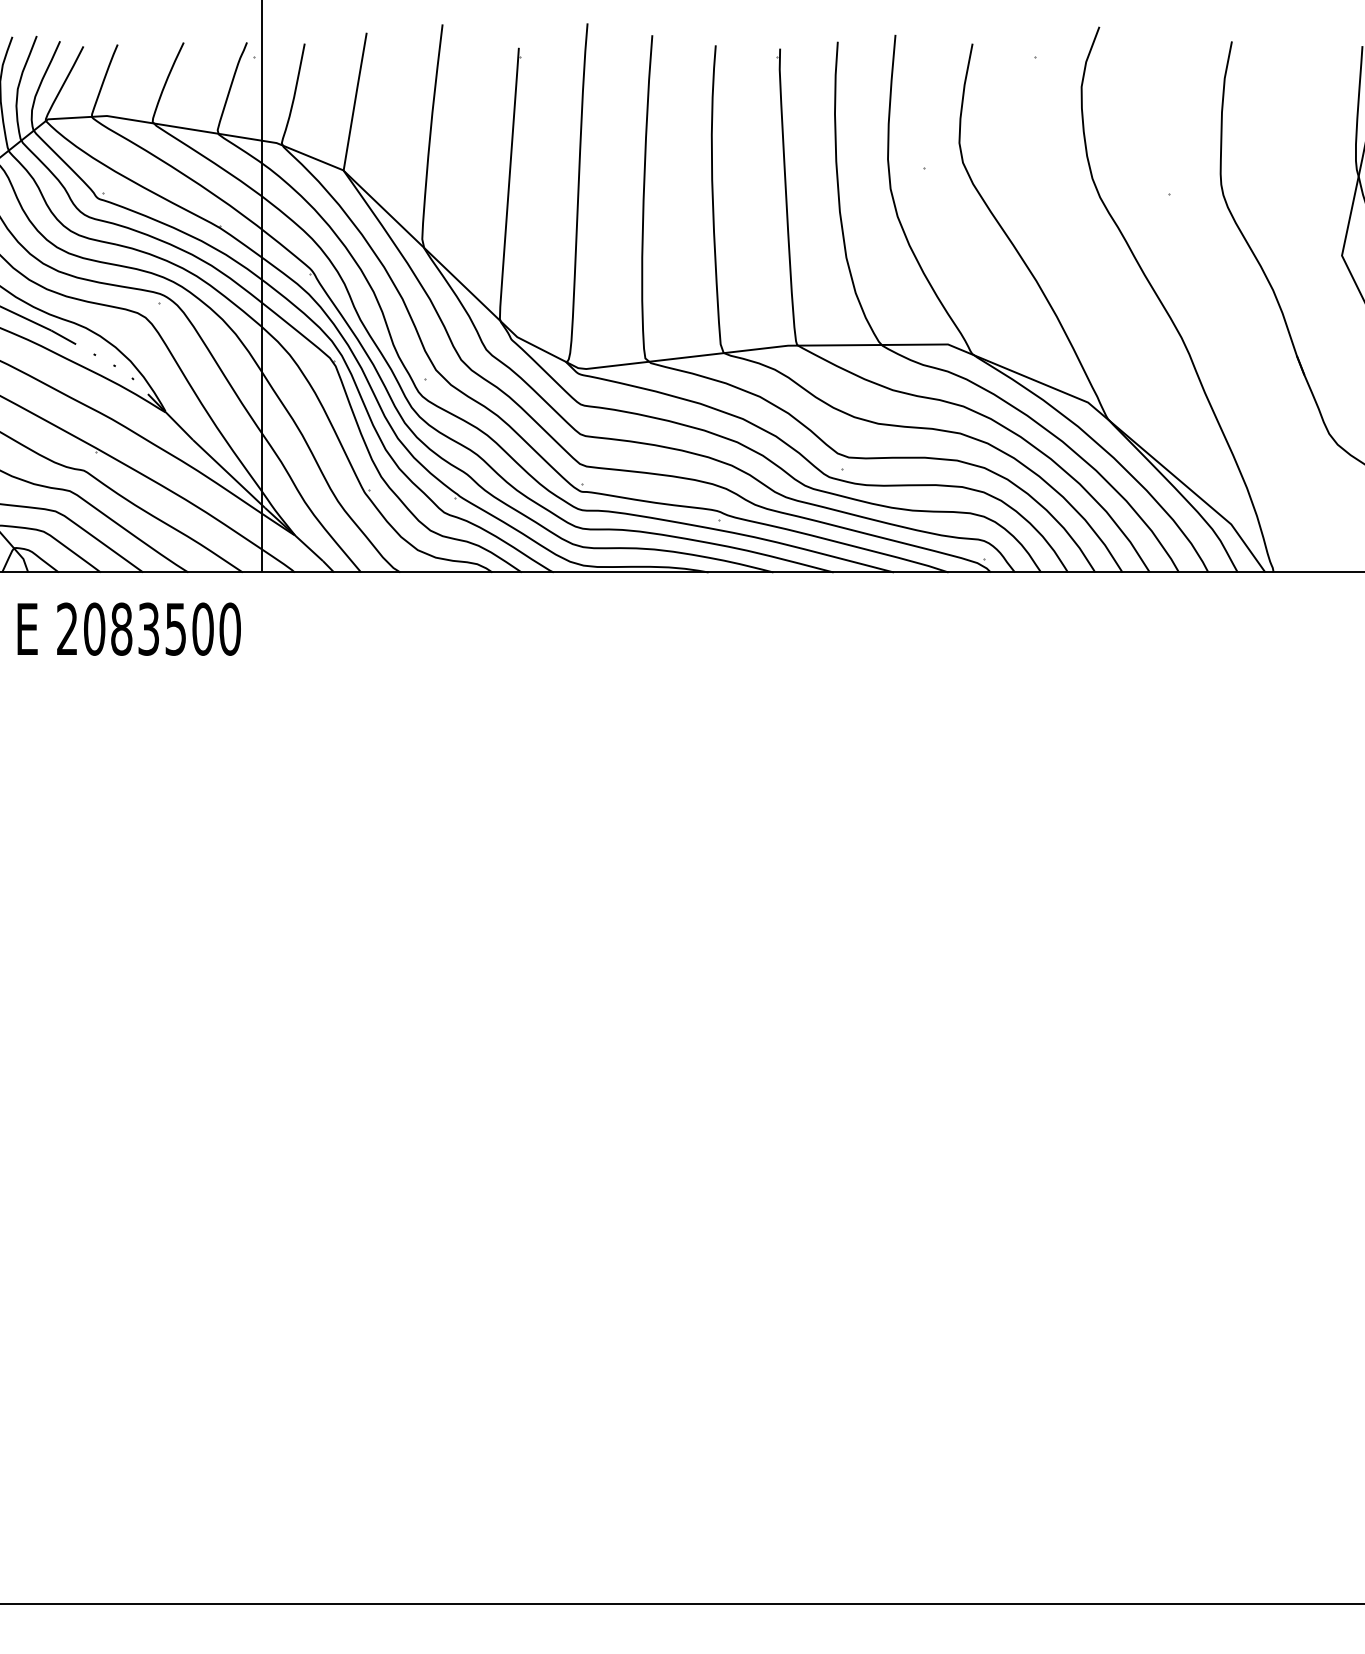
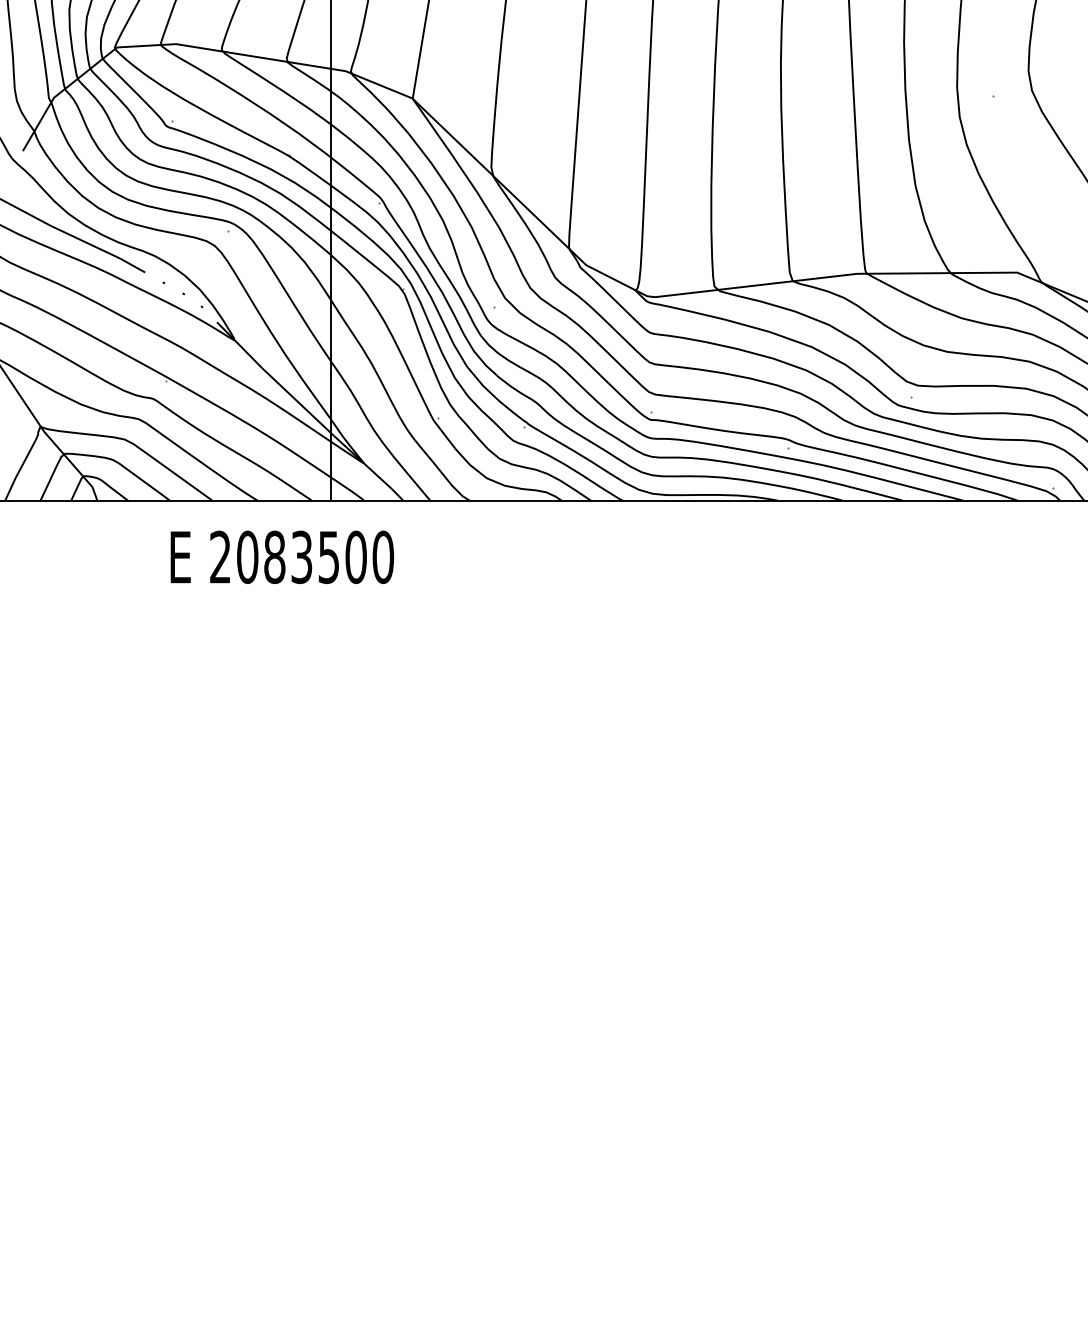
text: (128, 628) -> (281, 556), moved

